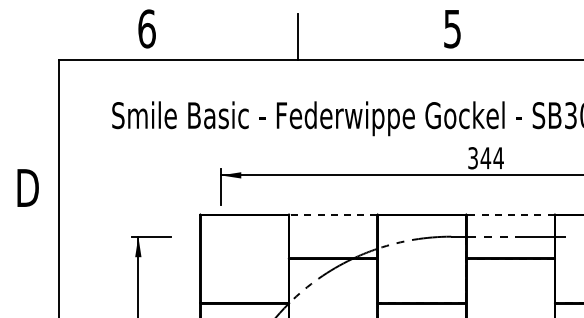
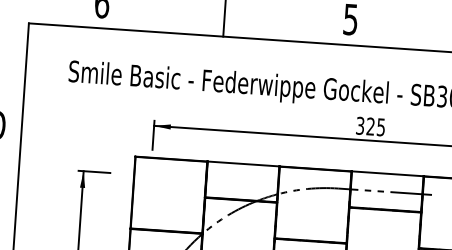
text: (491, 158) -> (375, 127), 344 -> 325
line: (333, 214) -> (243, 163), dashed -> solid
line: (510, 214) -> (387, 173), dashed -> solid

